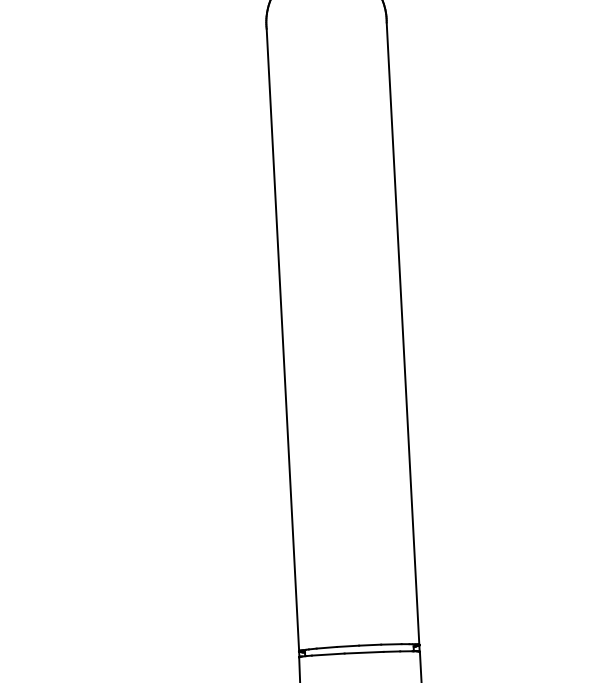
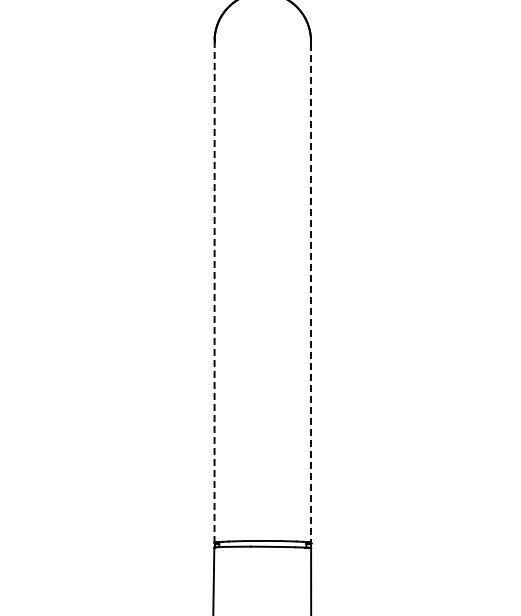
line: (402, 333) -> (310, 293), solid -> dashed
line: (282, 340) -> (214, 293), solid -> dashed

